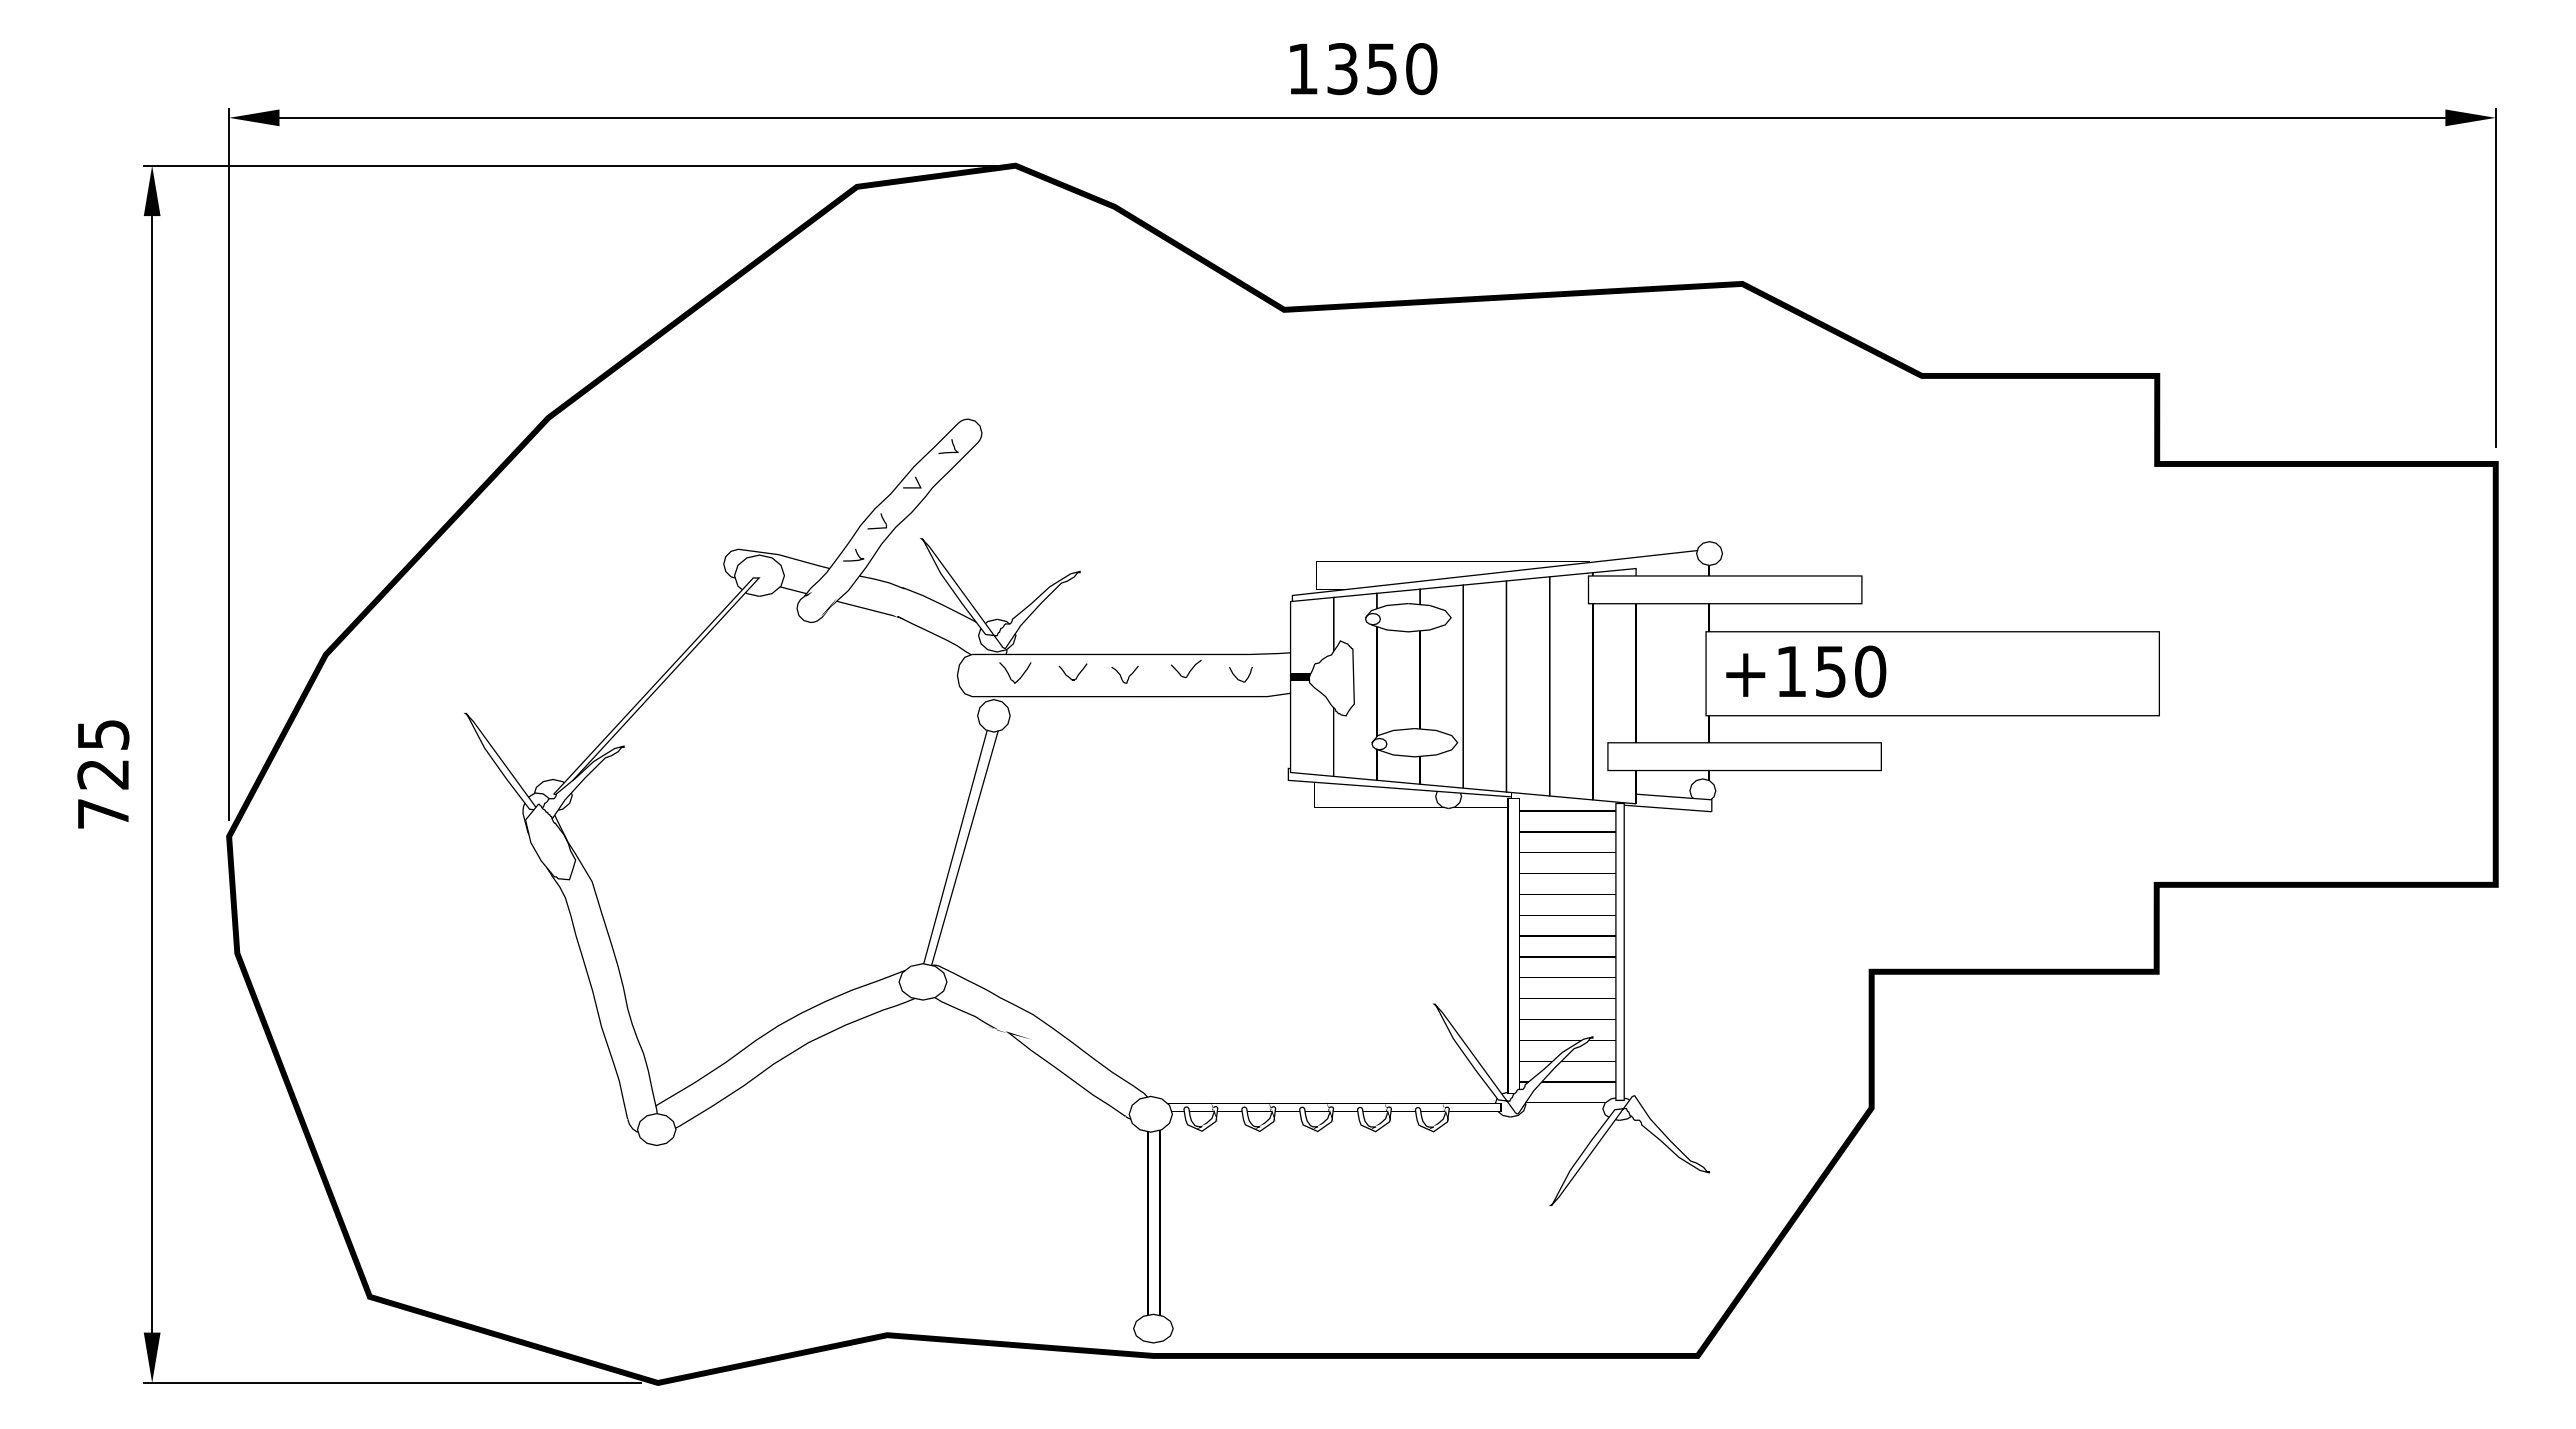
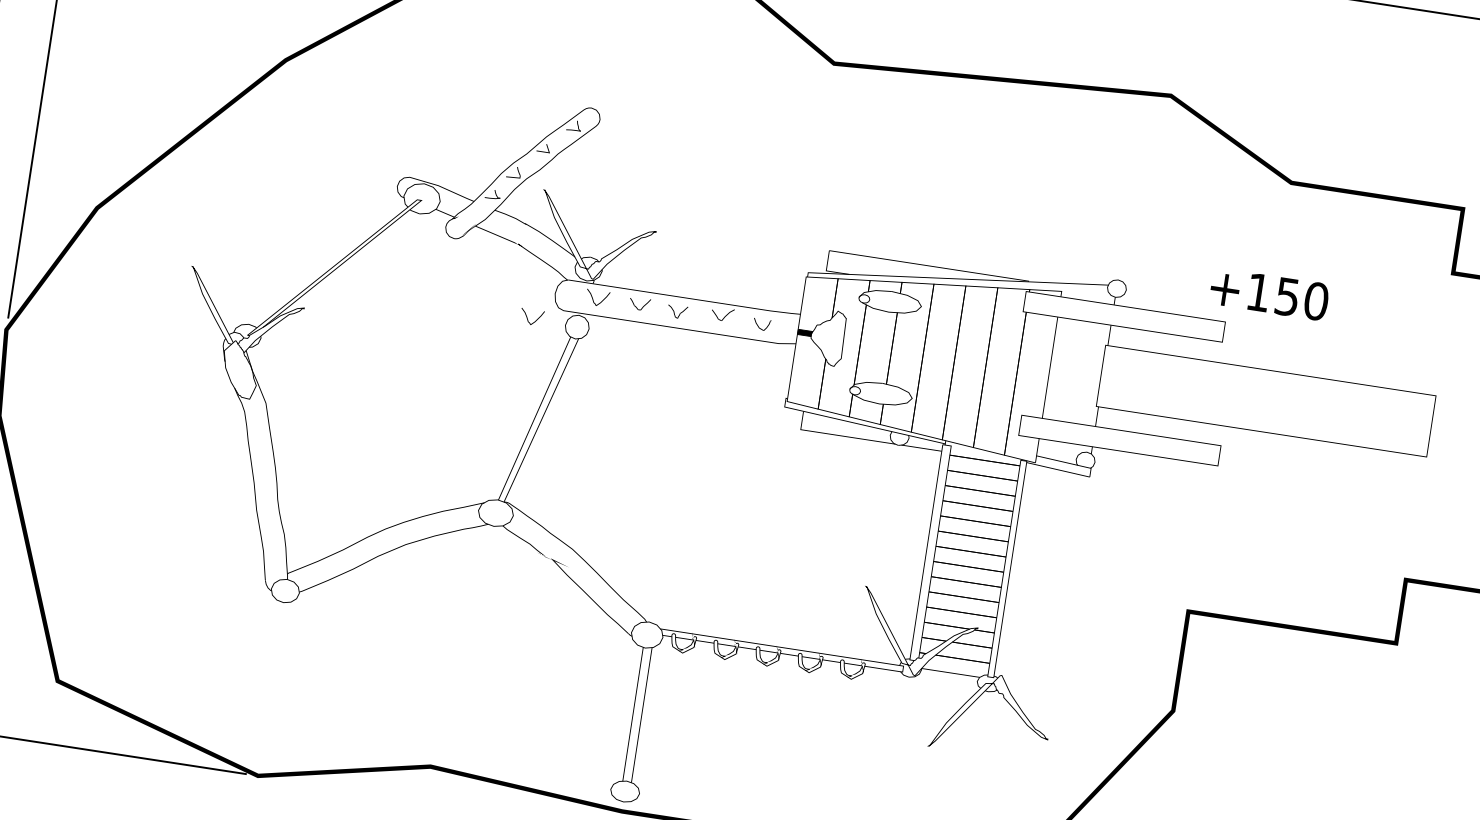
text: (1806, 671) -> (1269, 294), moved
part: (925, 713) -> (527, 317), added

